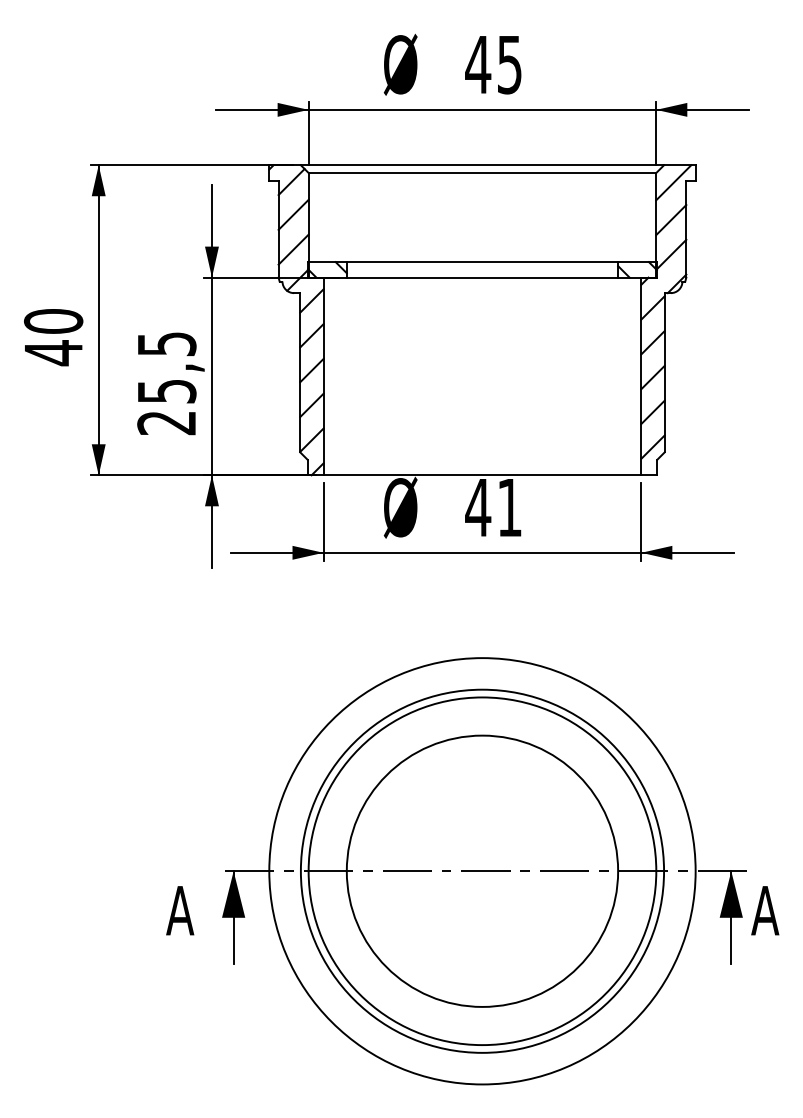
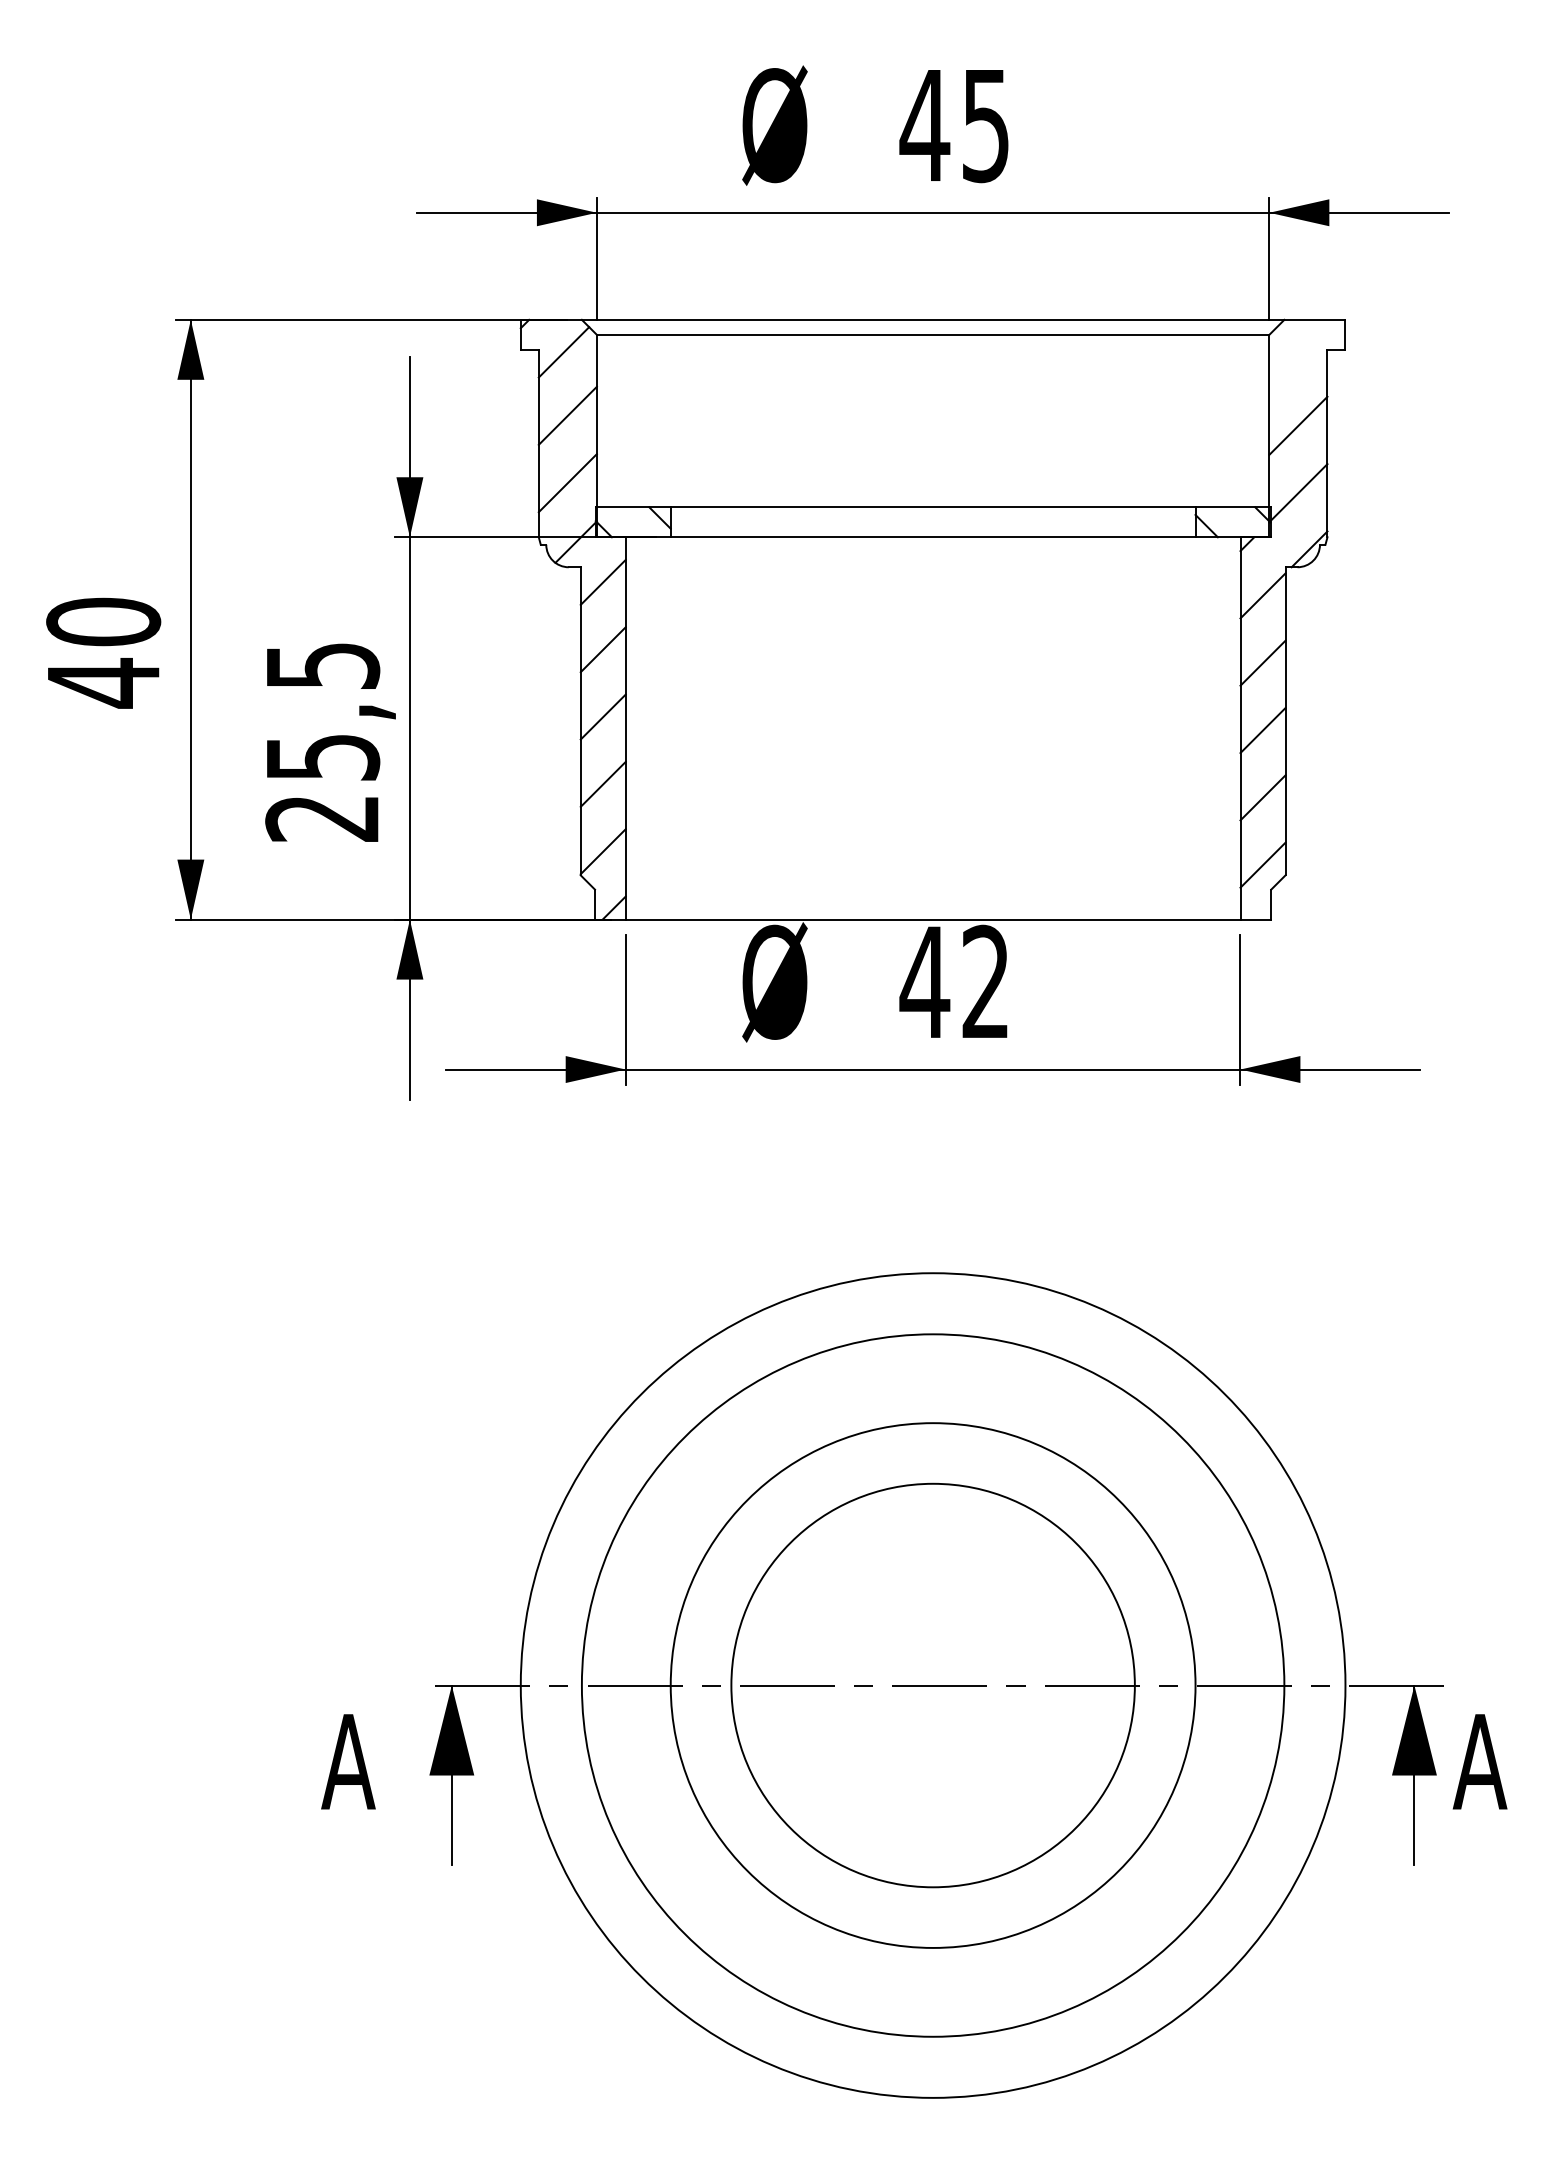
line: (673, 182) -> (1302, 353), removed
text: (509, 507) -> (985, 981), 41 -> 42
circle: (482, 871) -> (933, 1685), size x0.6

